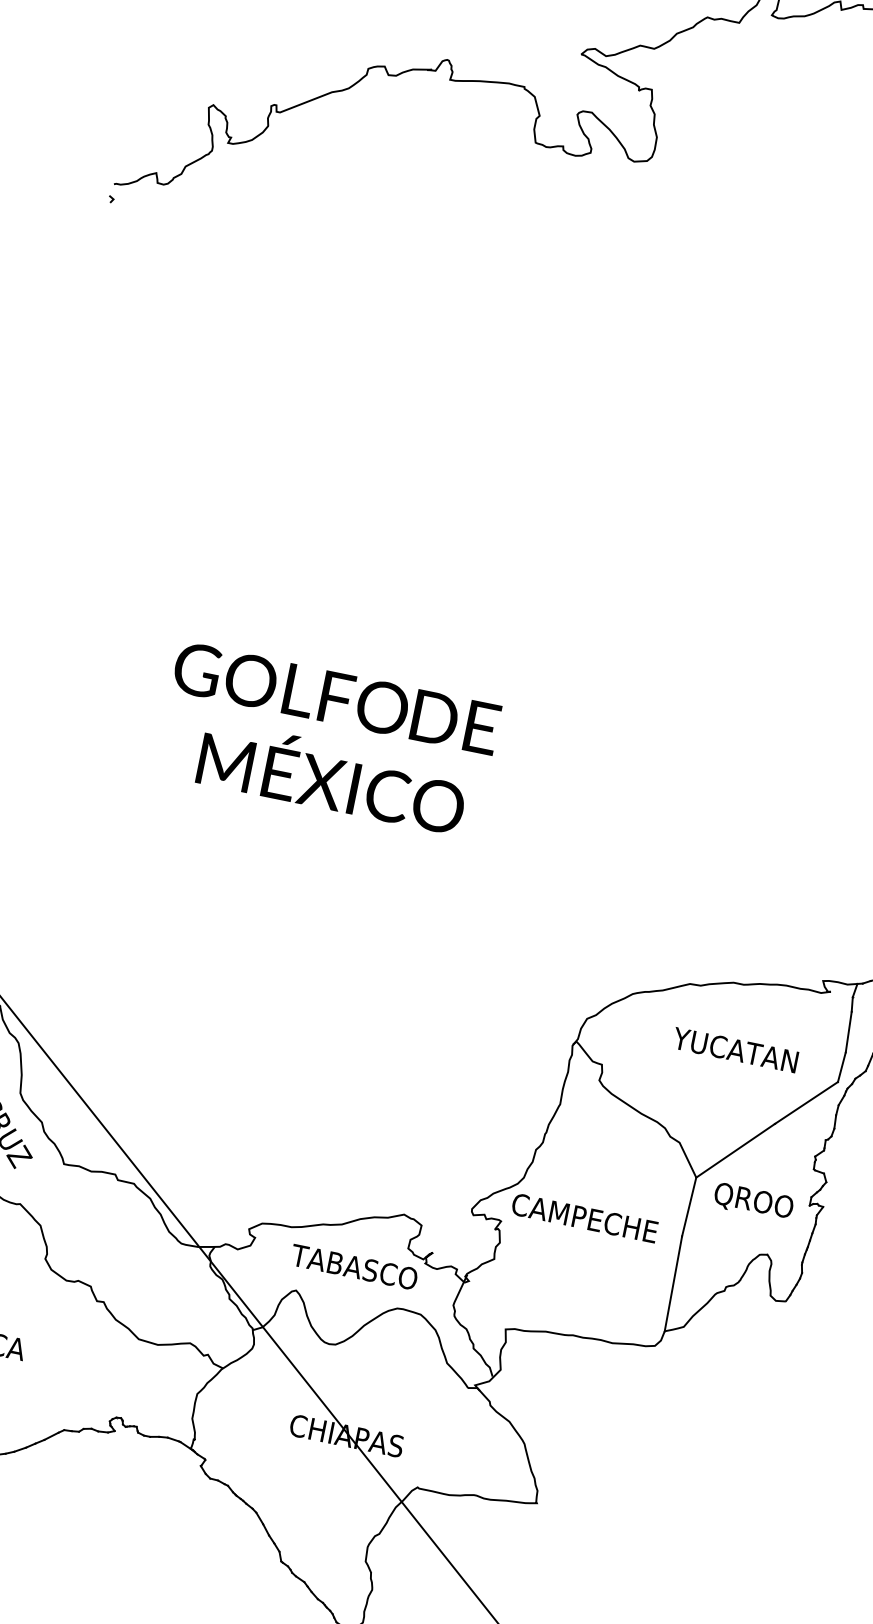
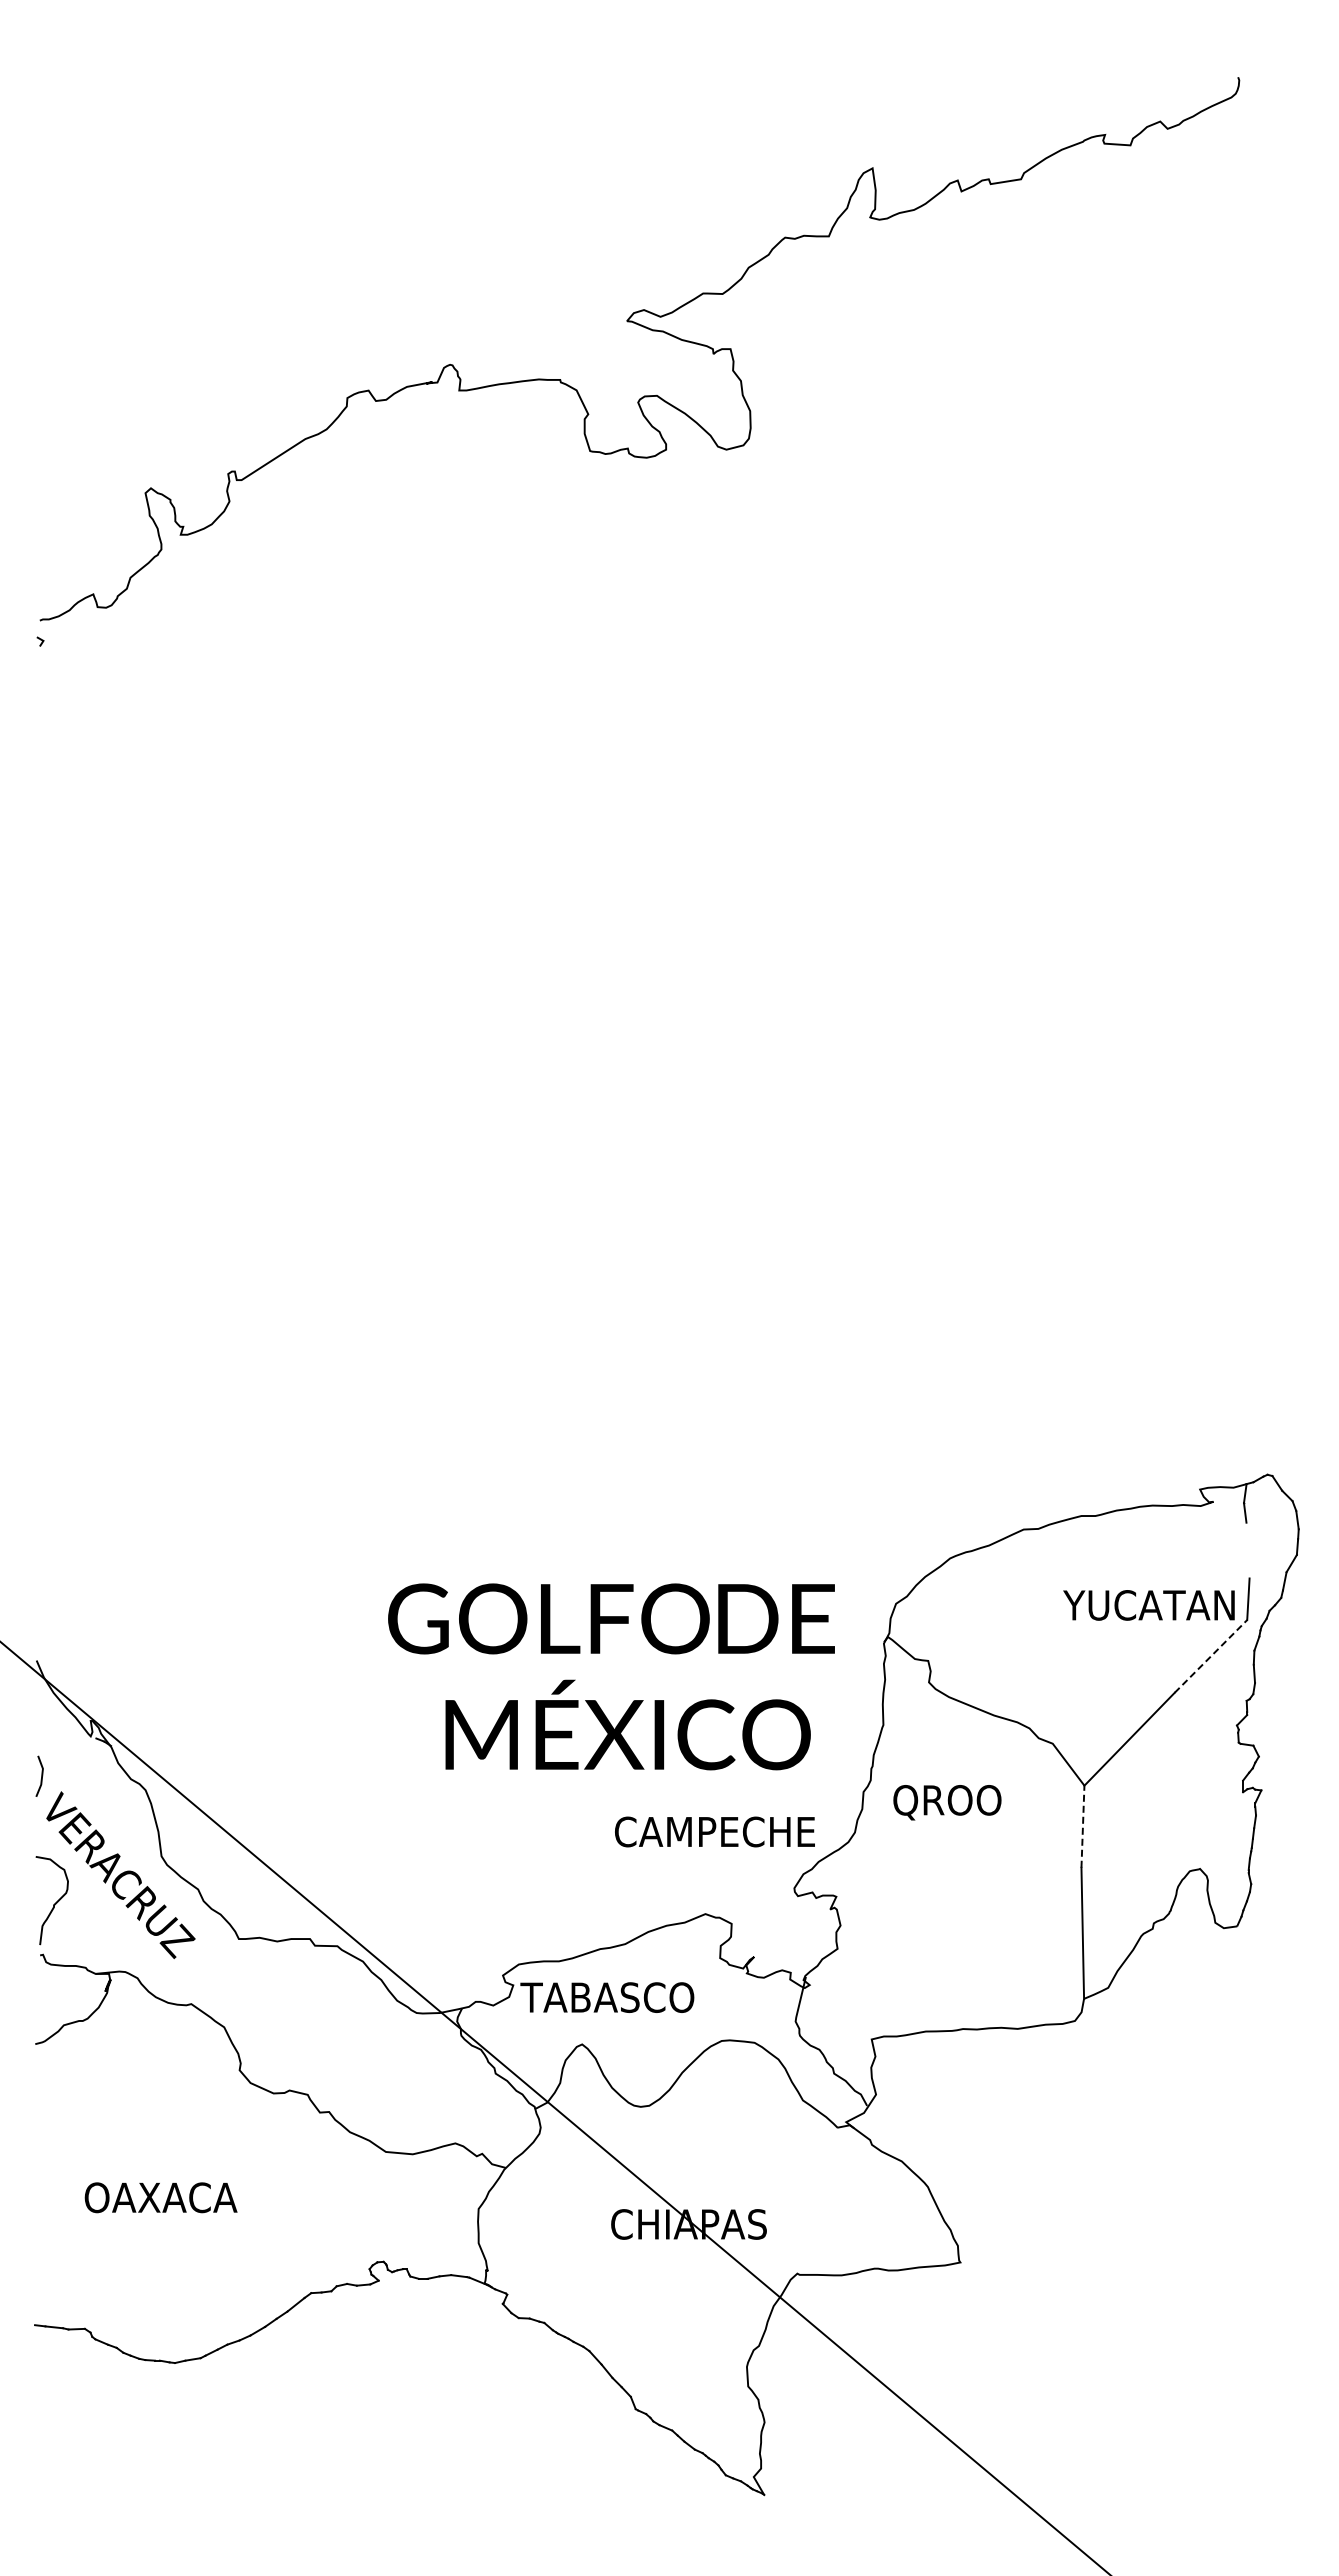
text: (328, 739) -> (611, 1676), moved
line: (848, 1031) -> (1247, 1550), removed
text: (735, 1050) -> (1148, 1605), moved
line: (806, 1103) -> (1211, 1656), solid -> dashed
text: (753, 1201) -> (947, 1802), moved
line: (688, 1206) -> (1082, 1826), solid -> dashed
text: (584, 1217) -> (714, 1831), moved
text: (354, 1267) -> (607, 1997), moved

